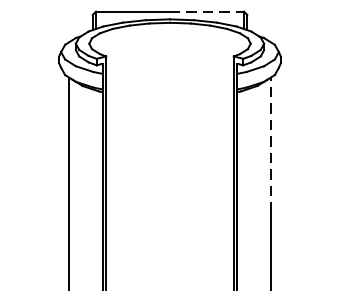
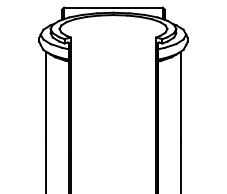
line: (207, 11) -> (138, 7), dashed -> solid
line: (270, 144) -> (180, 96), dashed -> solid

